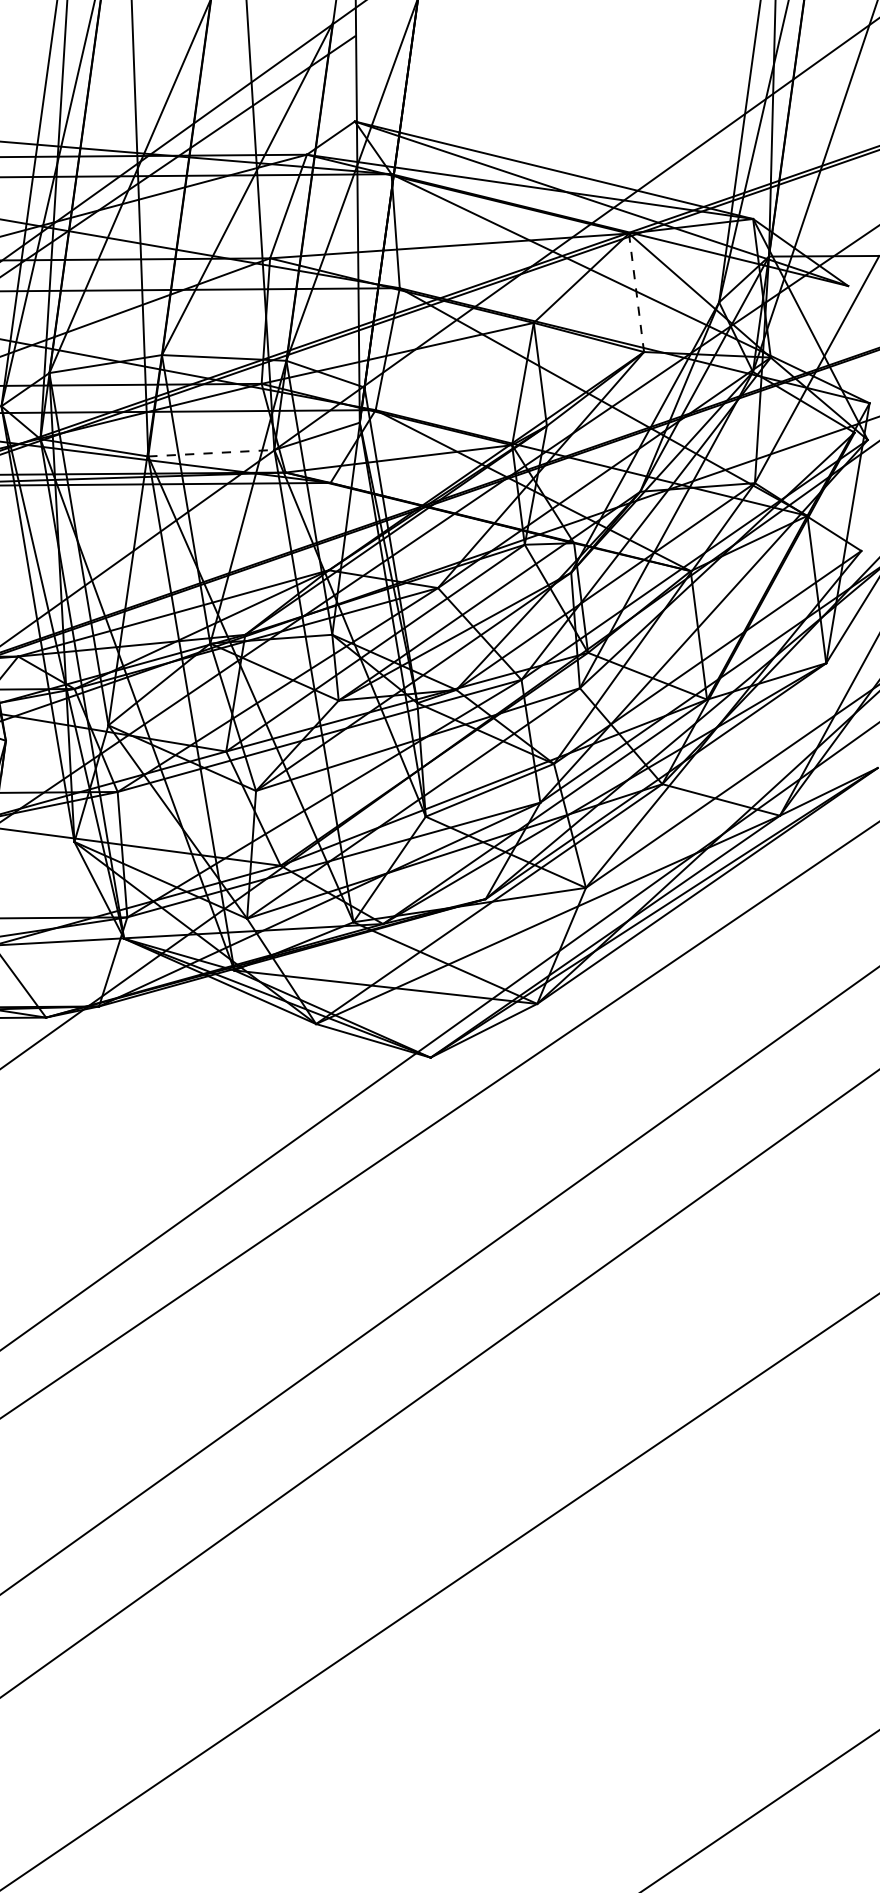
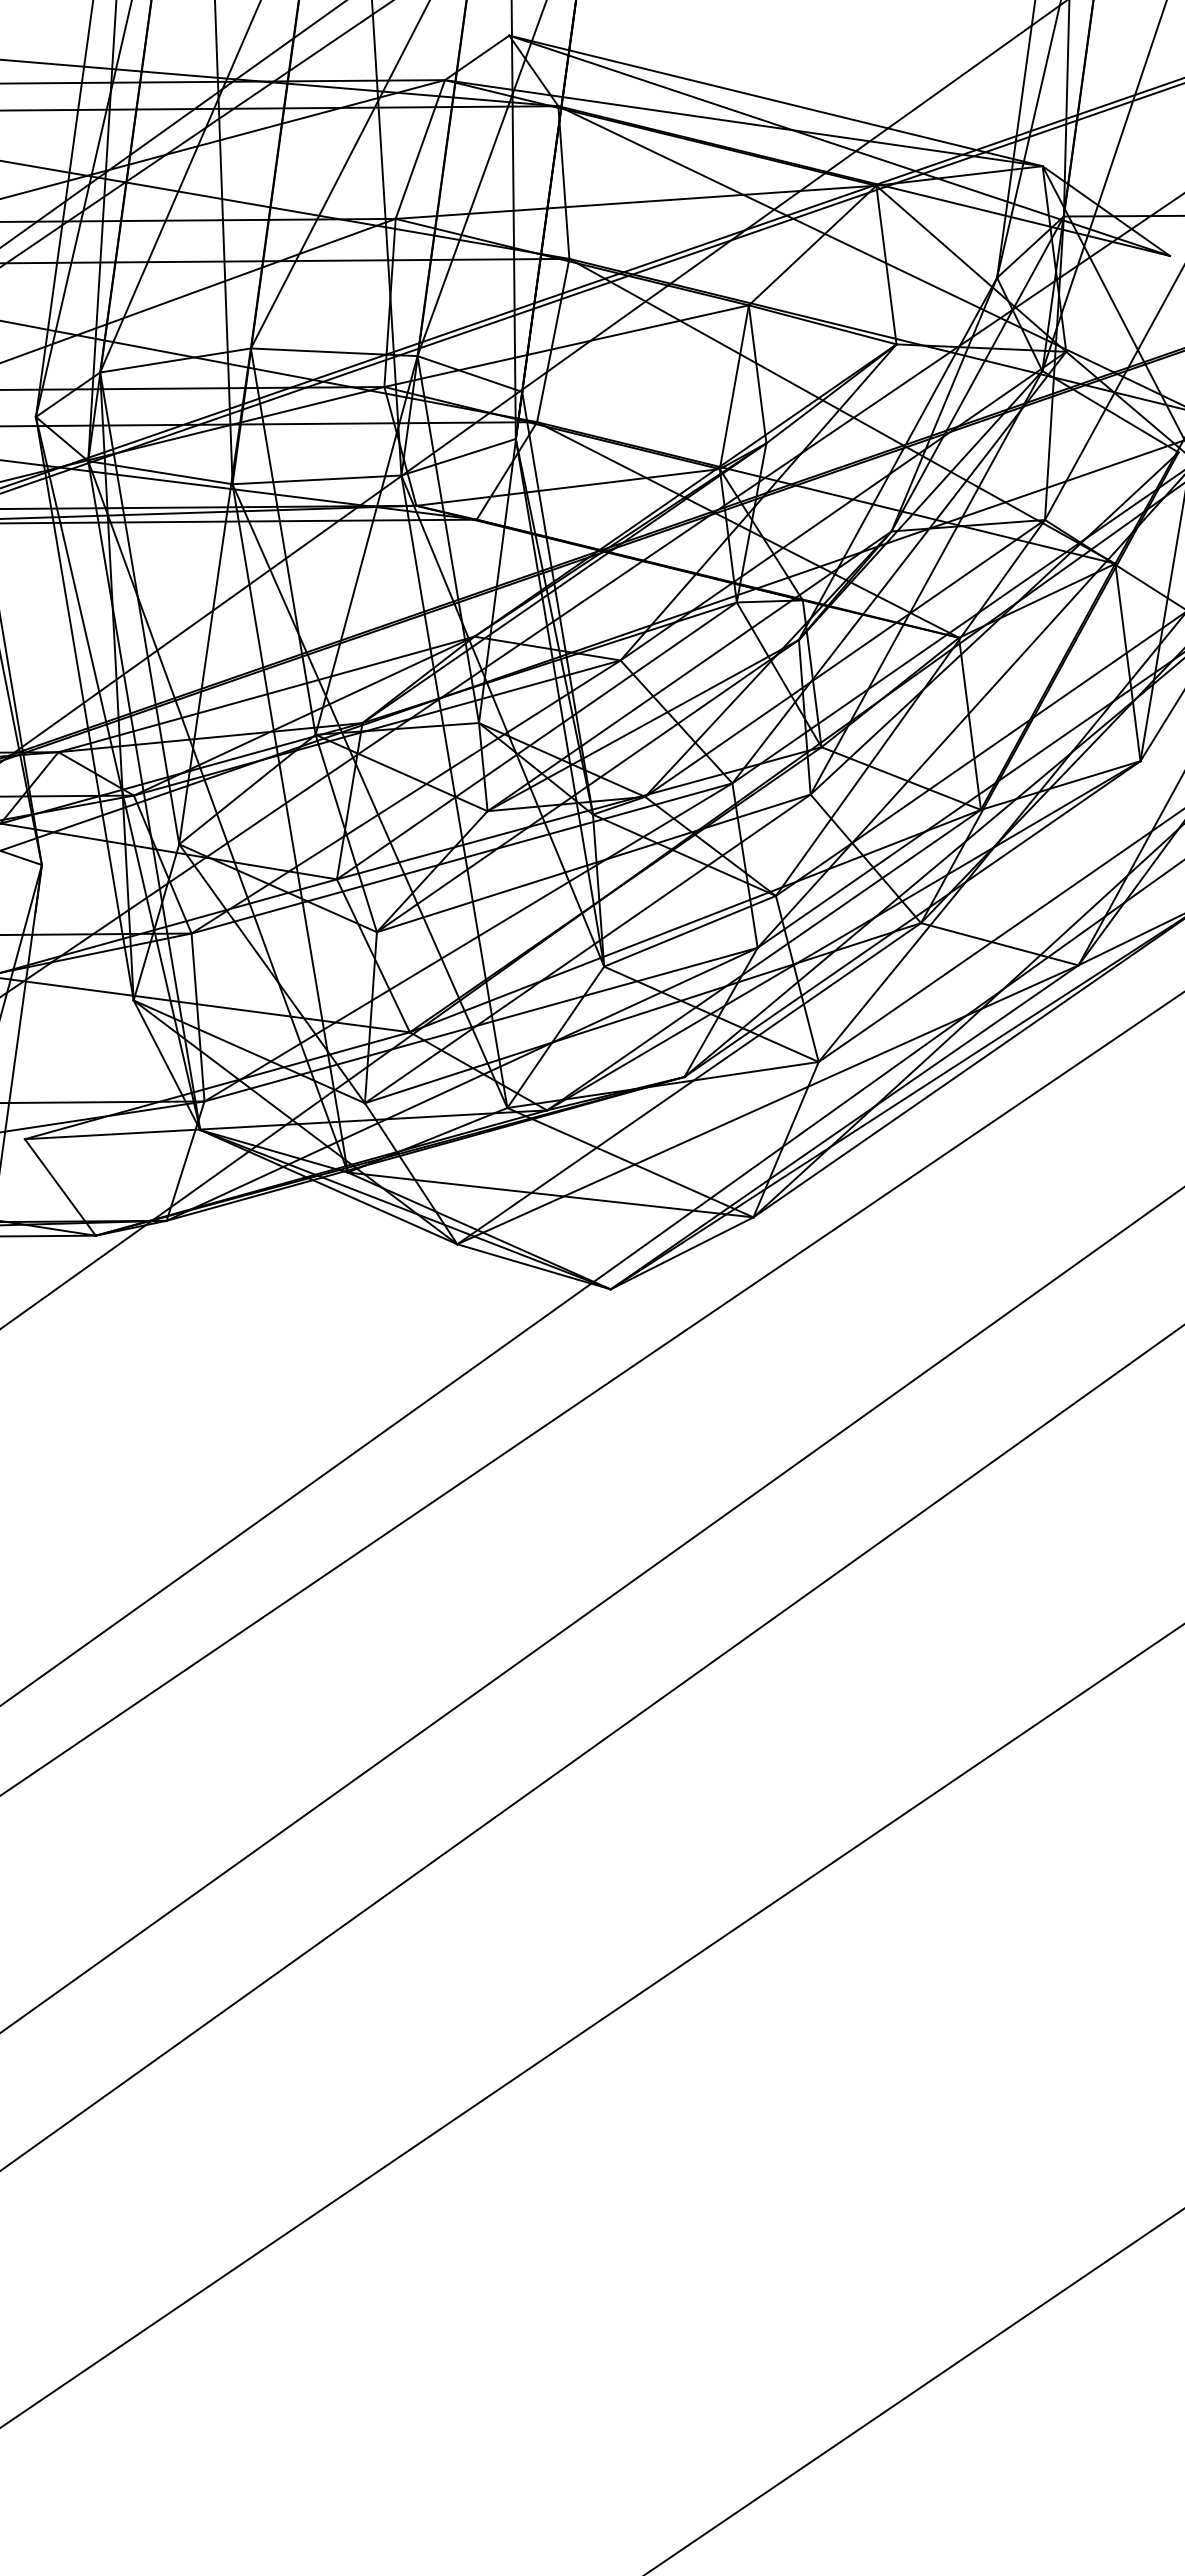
line: (636, 293) -> (886, 265), dashed -> solid
line: (211, 452) -> (317, 479), dashed -> solid

